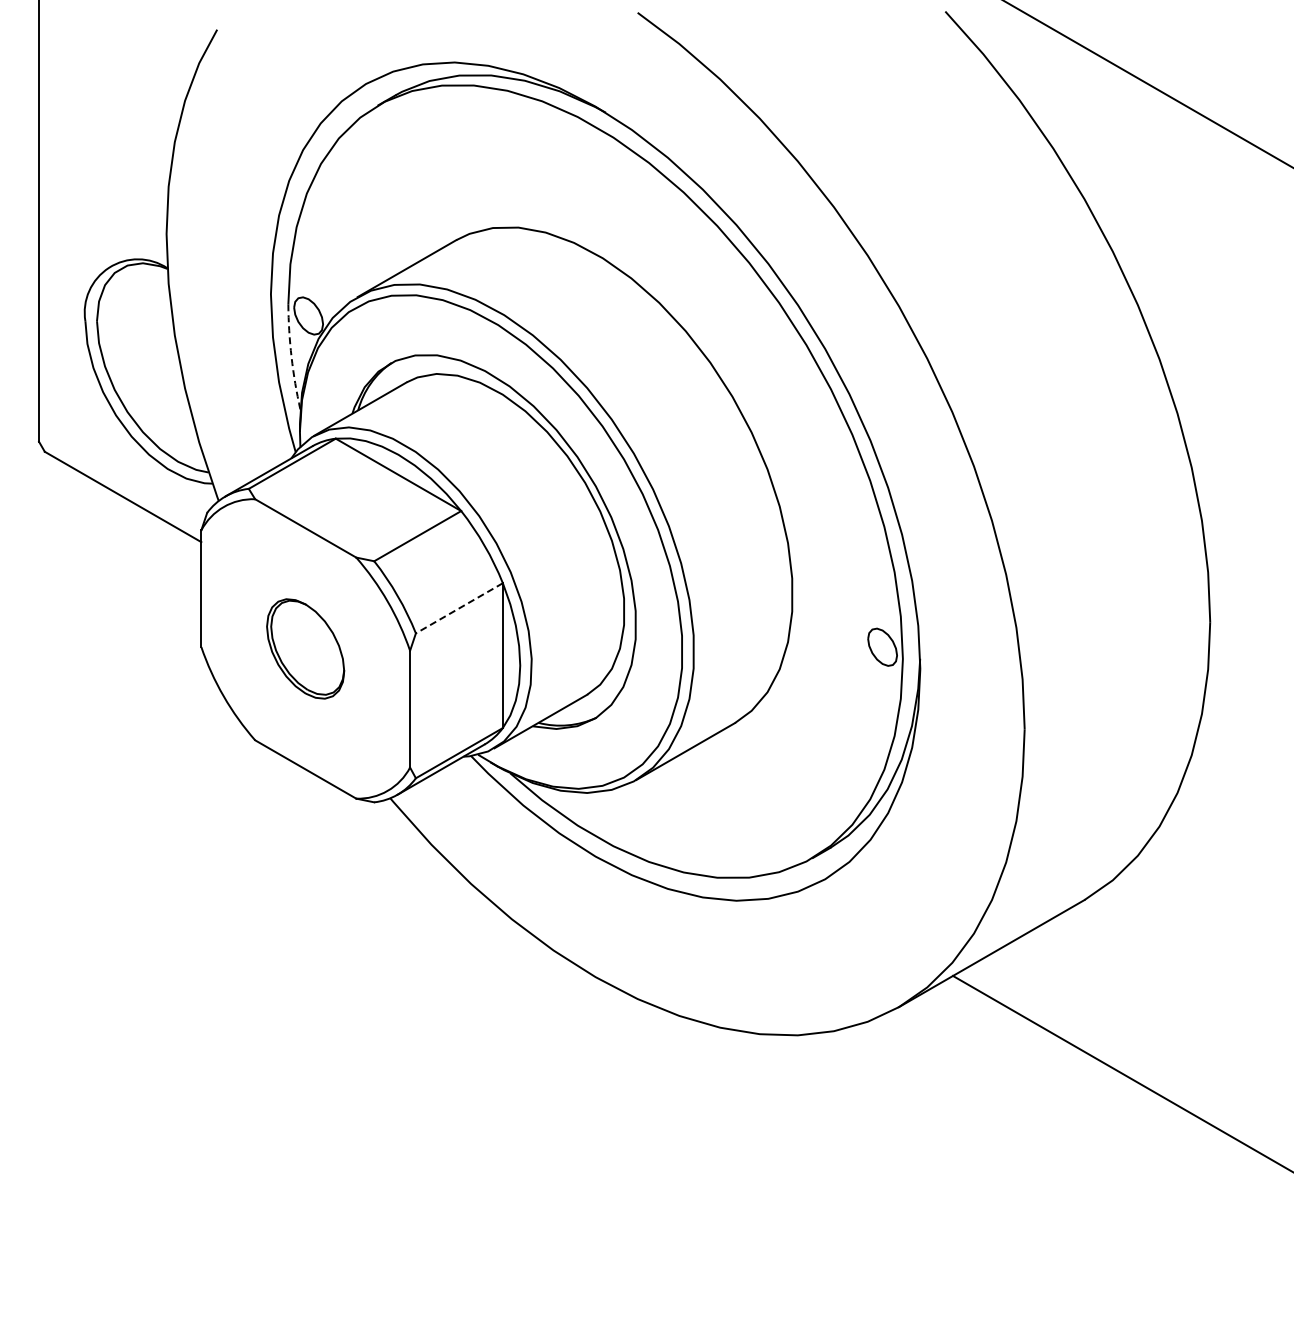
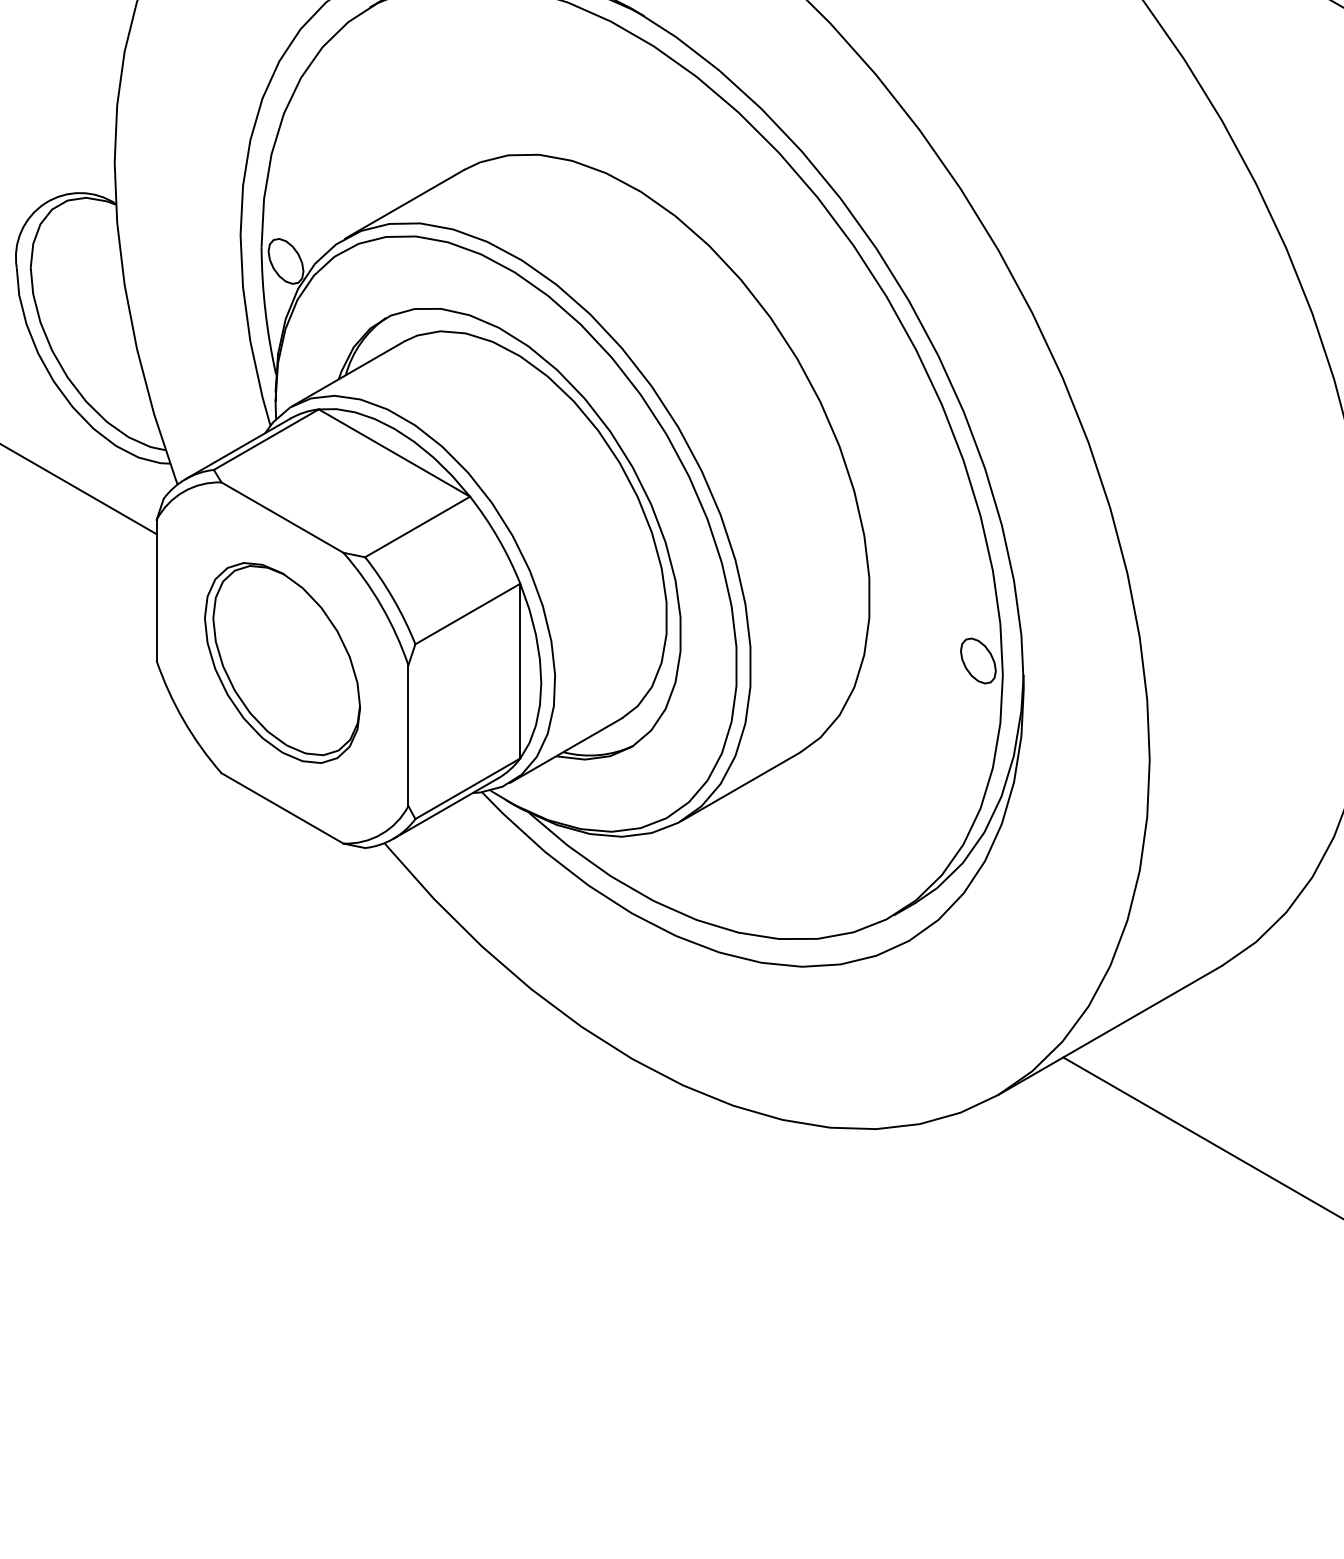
arc: (291, 357) -> (265, 311), dashed -> solid
line: (458, 608) -> (466, 614), dashed -> solid
part: (305, 648) -> (282, 662), size x1.67

